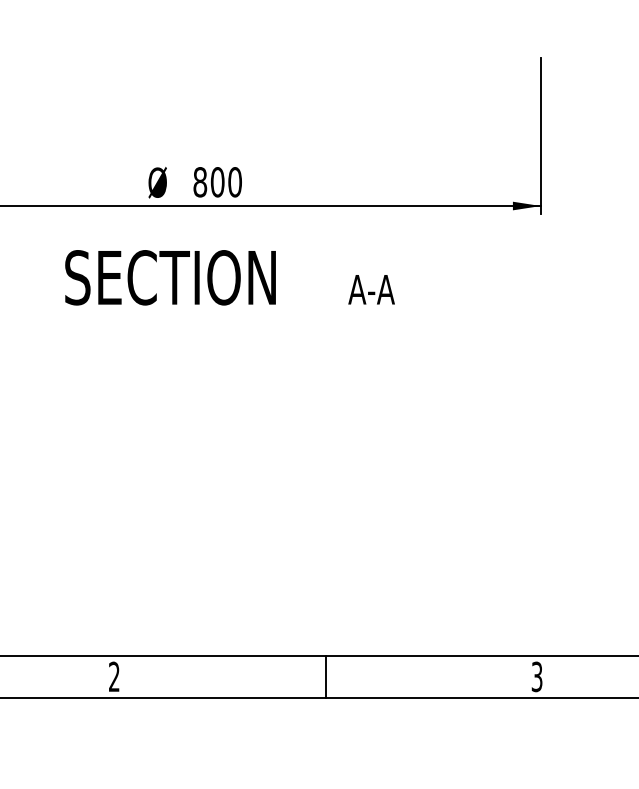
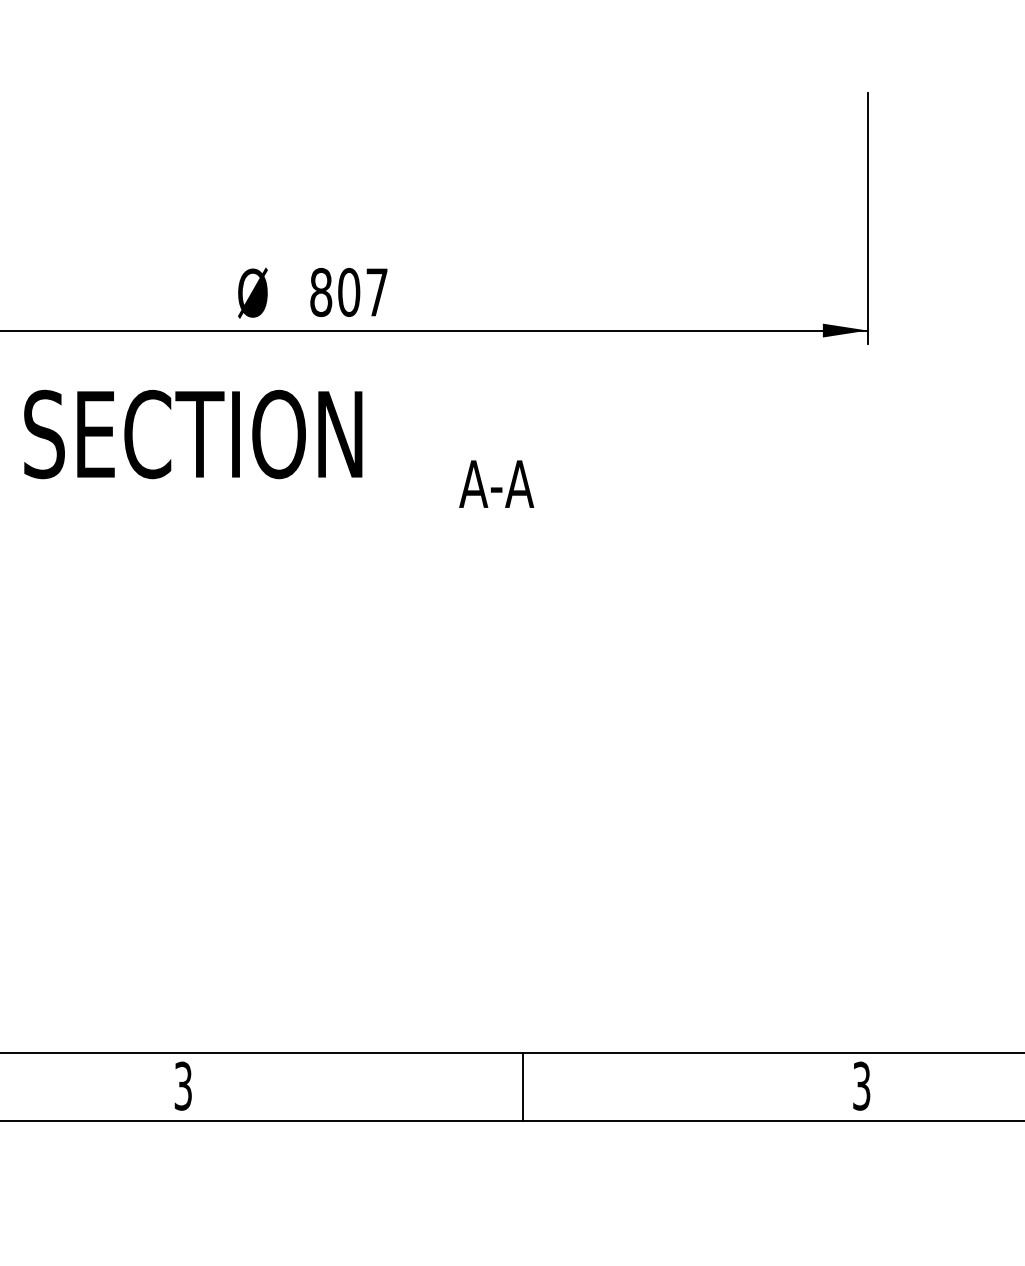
text: (234, 182) -> (376, 292), 800 -> 807
text: (170, 277) -> (193, 434), moved
text: (371, 289) -> (496, 483), moved
text: (114, 677) -> (183, 1087), 2 -> 3

